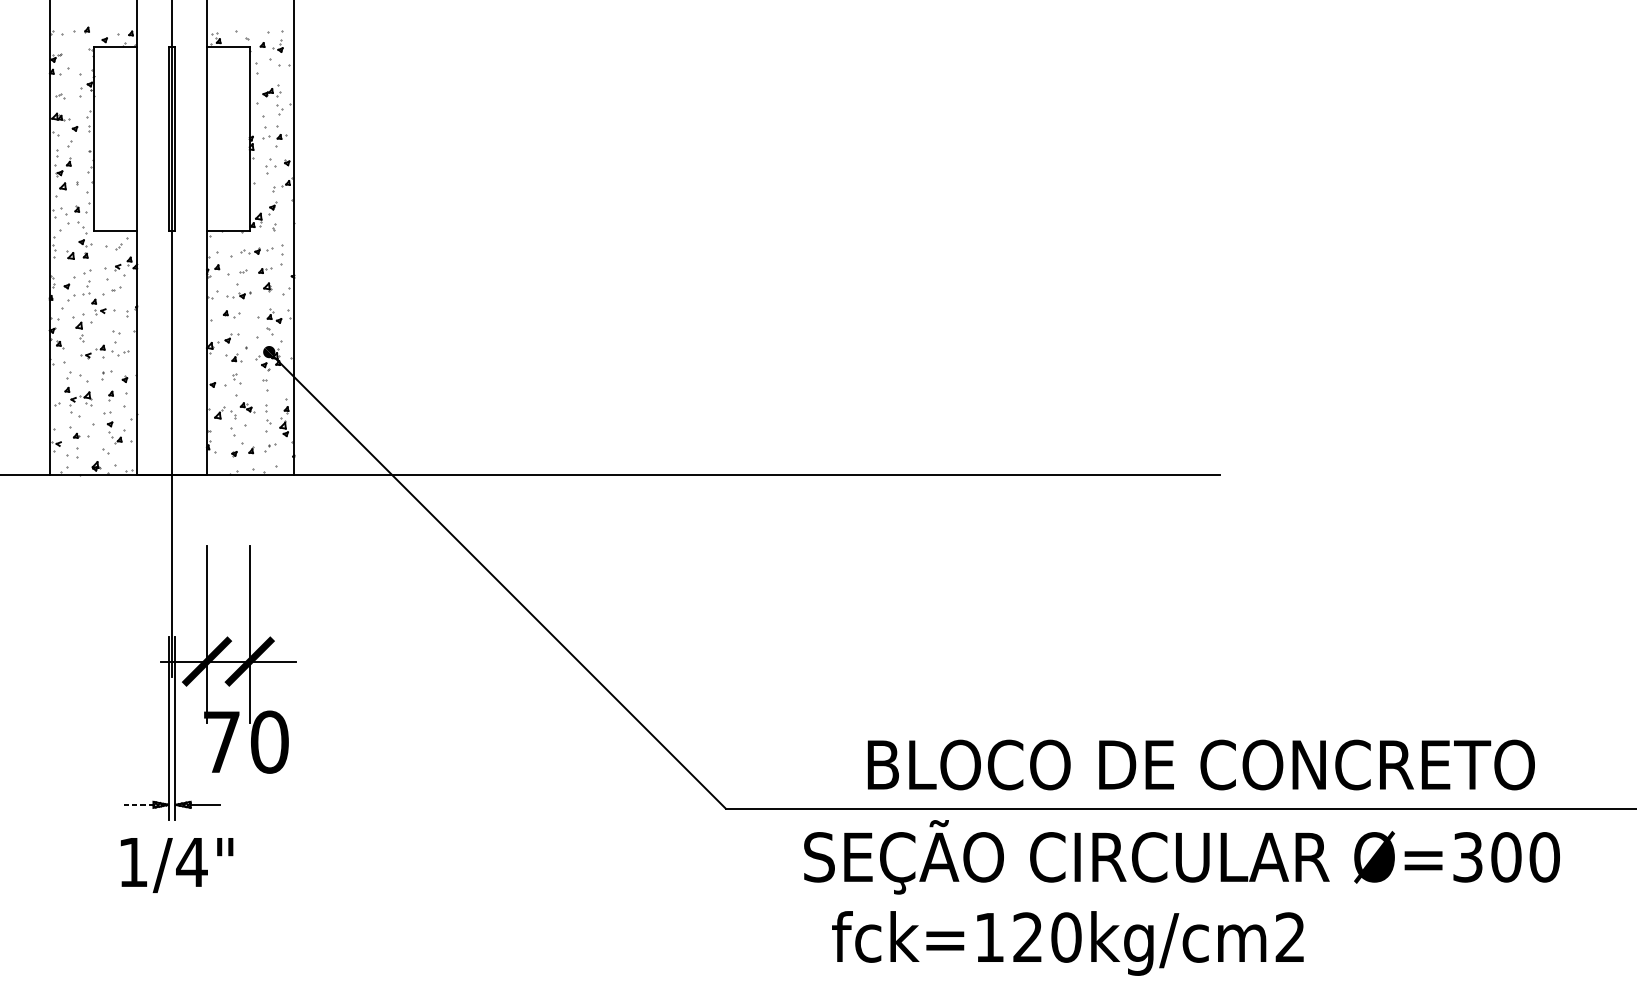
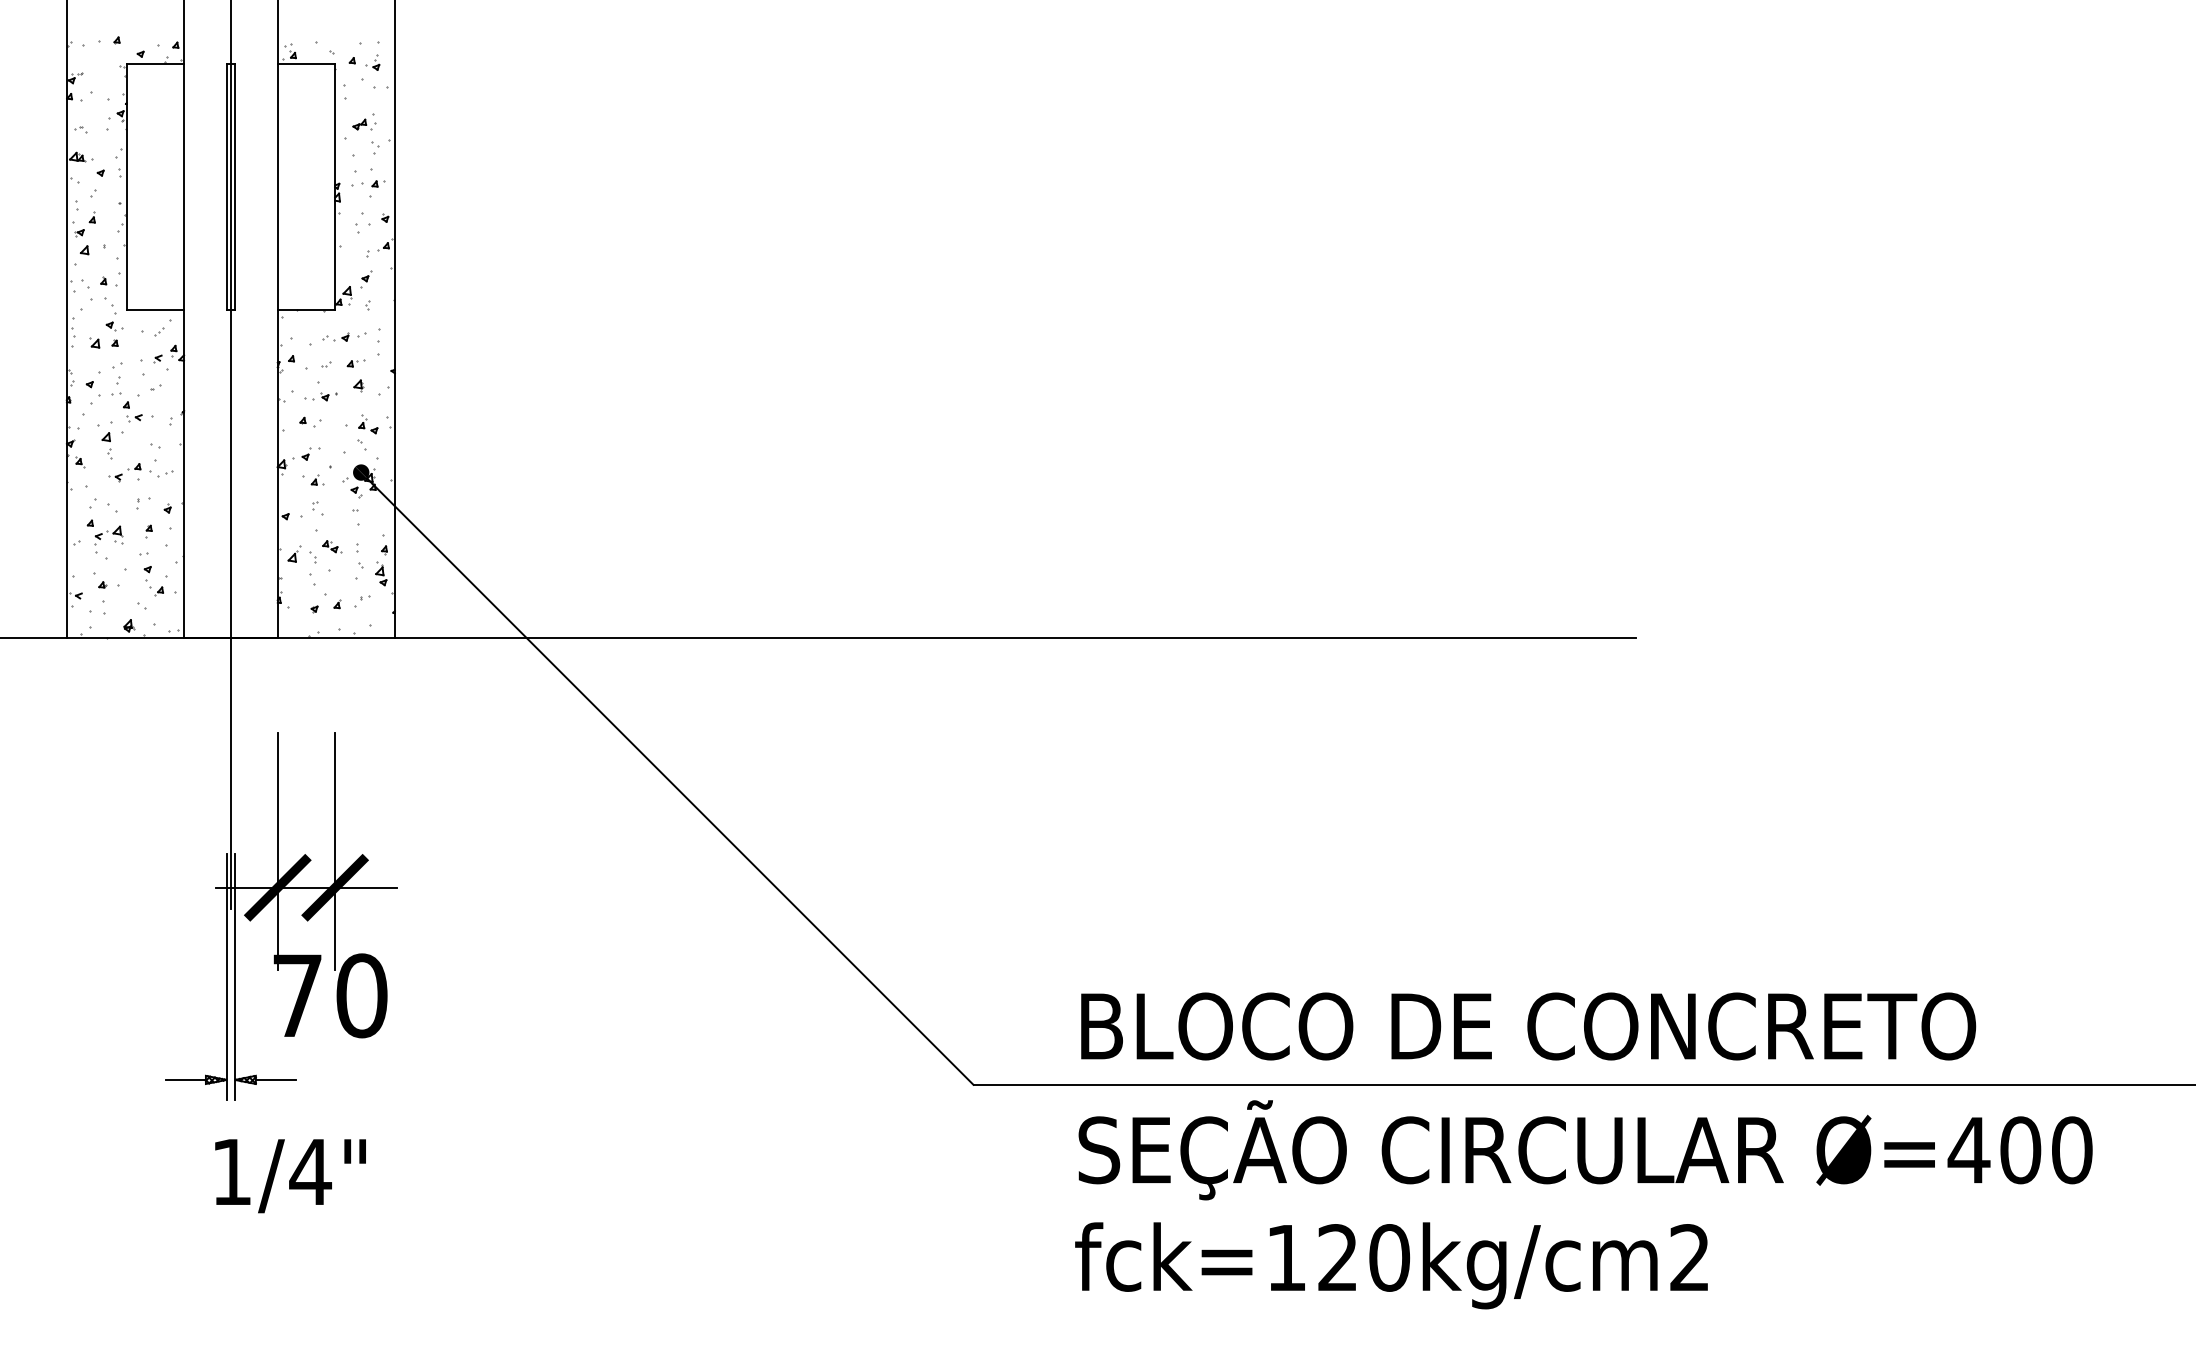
text: (1201, 765) -> (1528, 1026), moved
line: (138, 804) -> (186, 1079), dashed -> solid
text: (1467, 857) -> (1968, 1150), Ø=300 -> Ø=400
text: (176, 865) -> (290, 1176), moved
text: (1067, 943) -> (1391, 1265), moved

